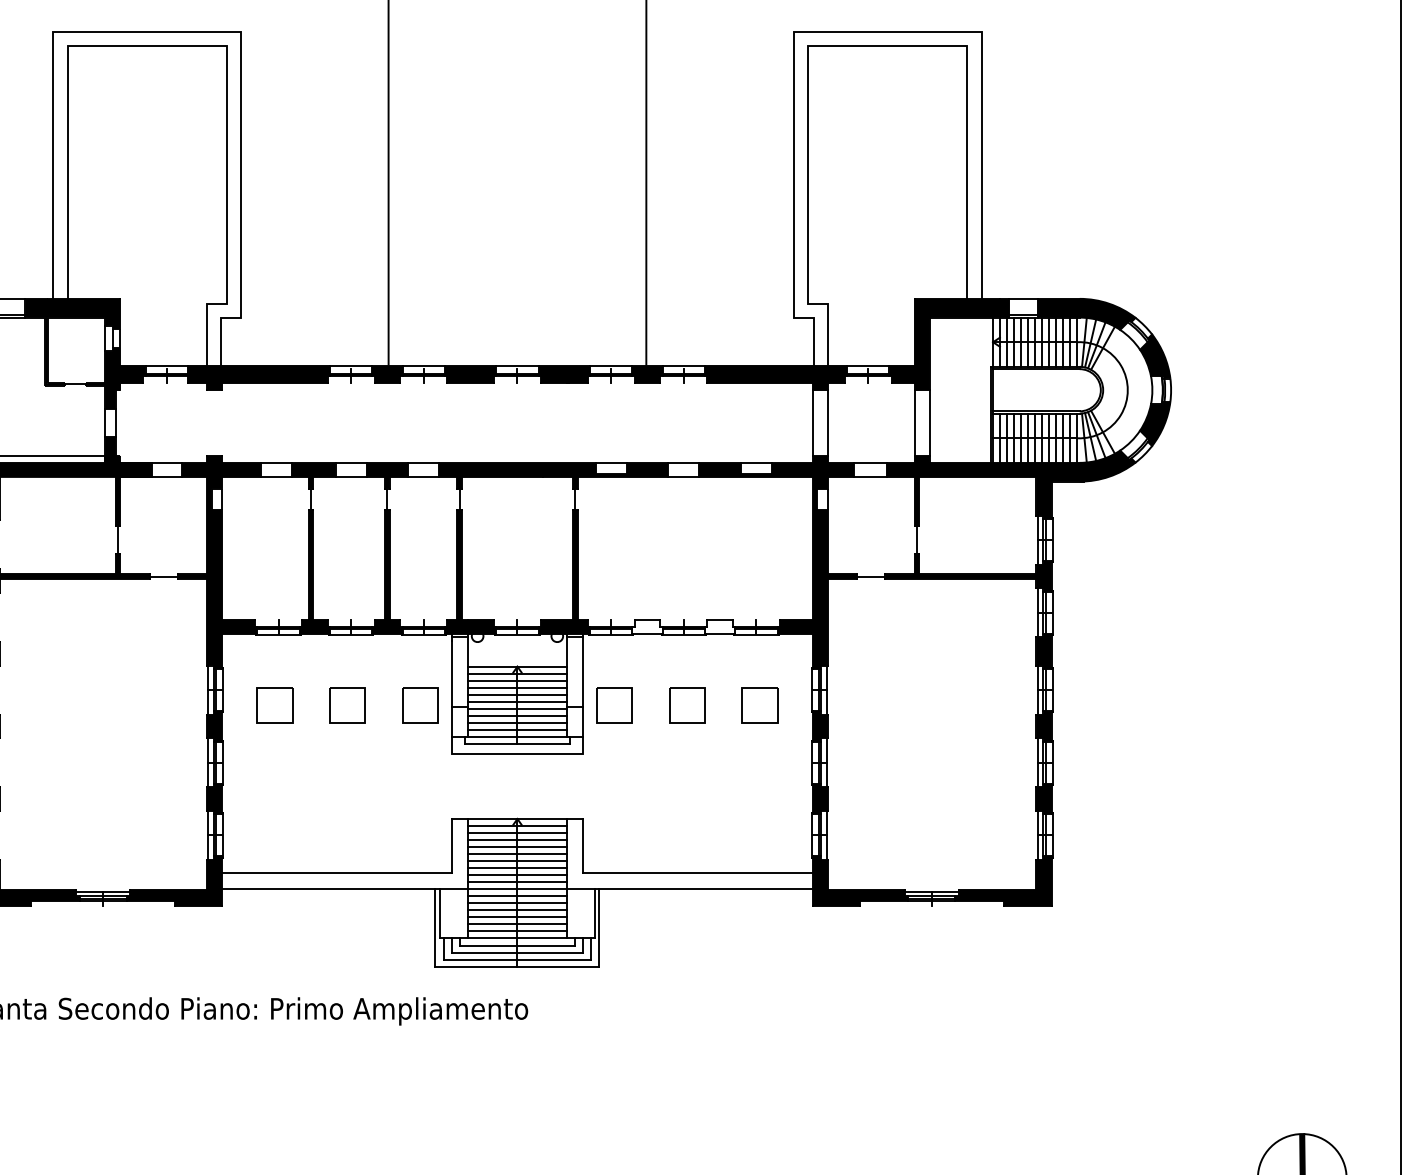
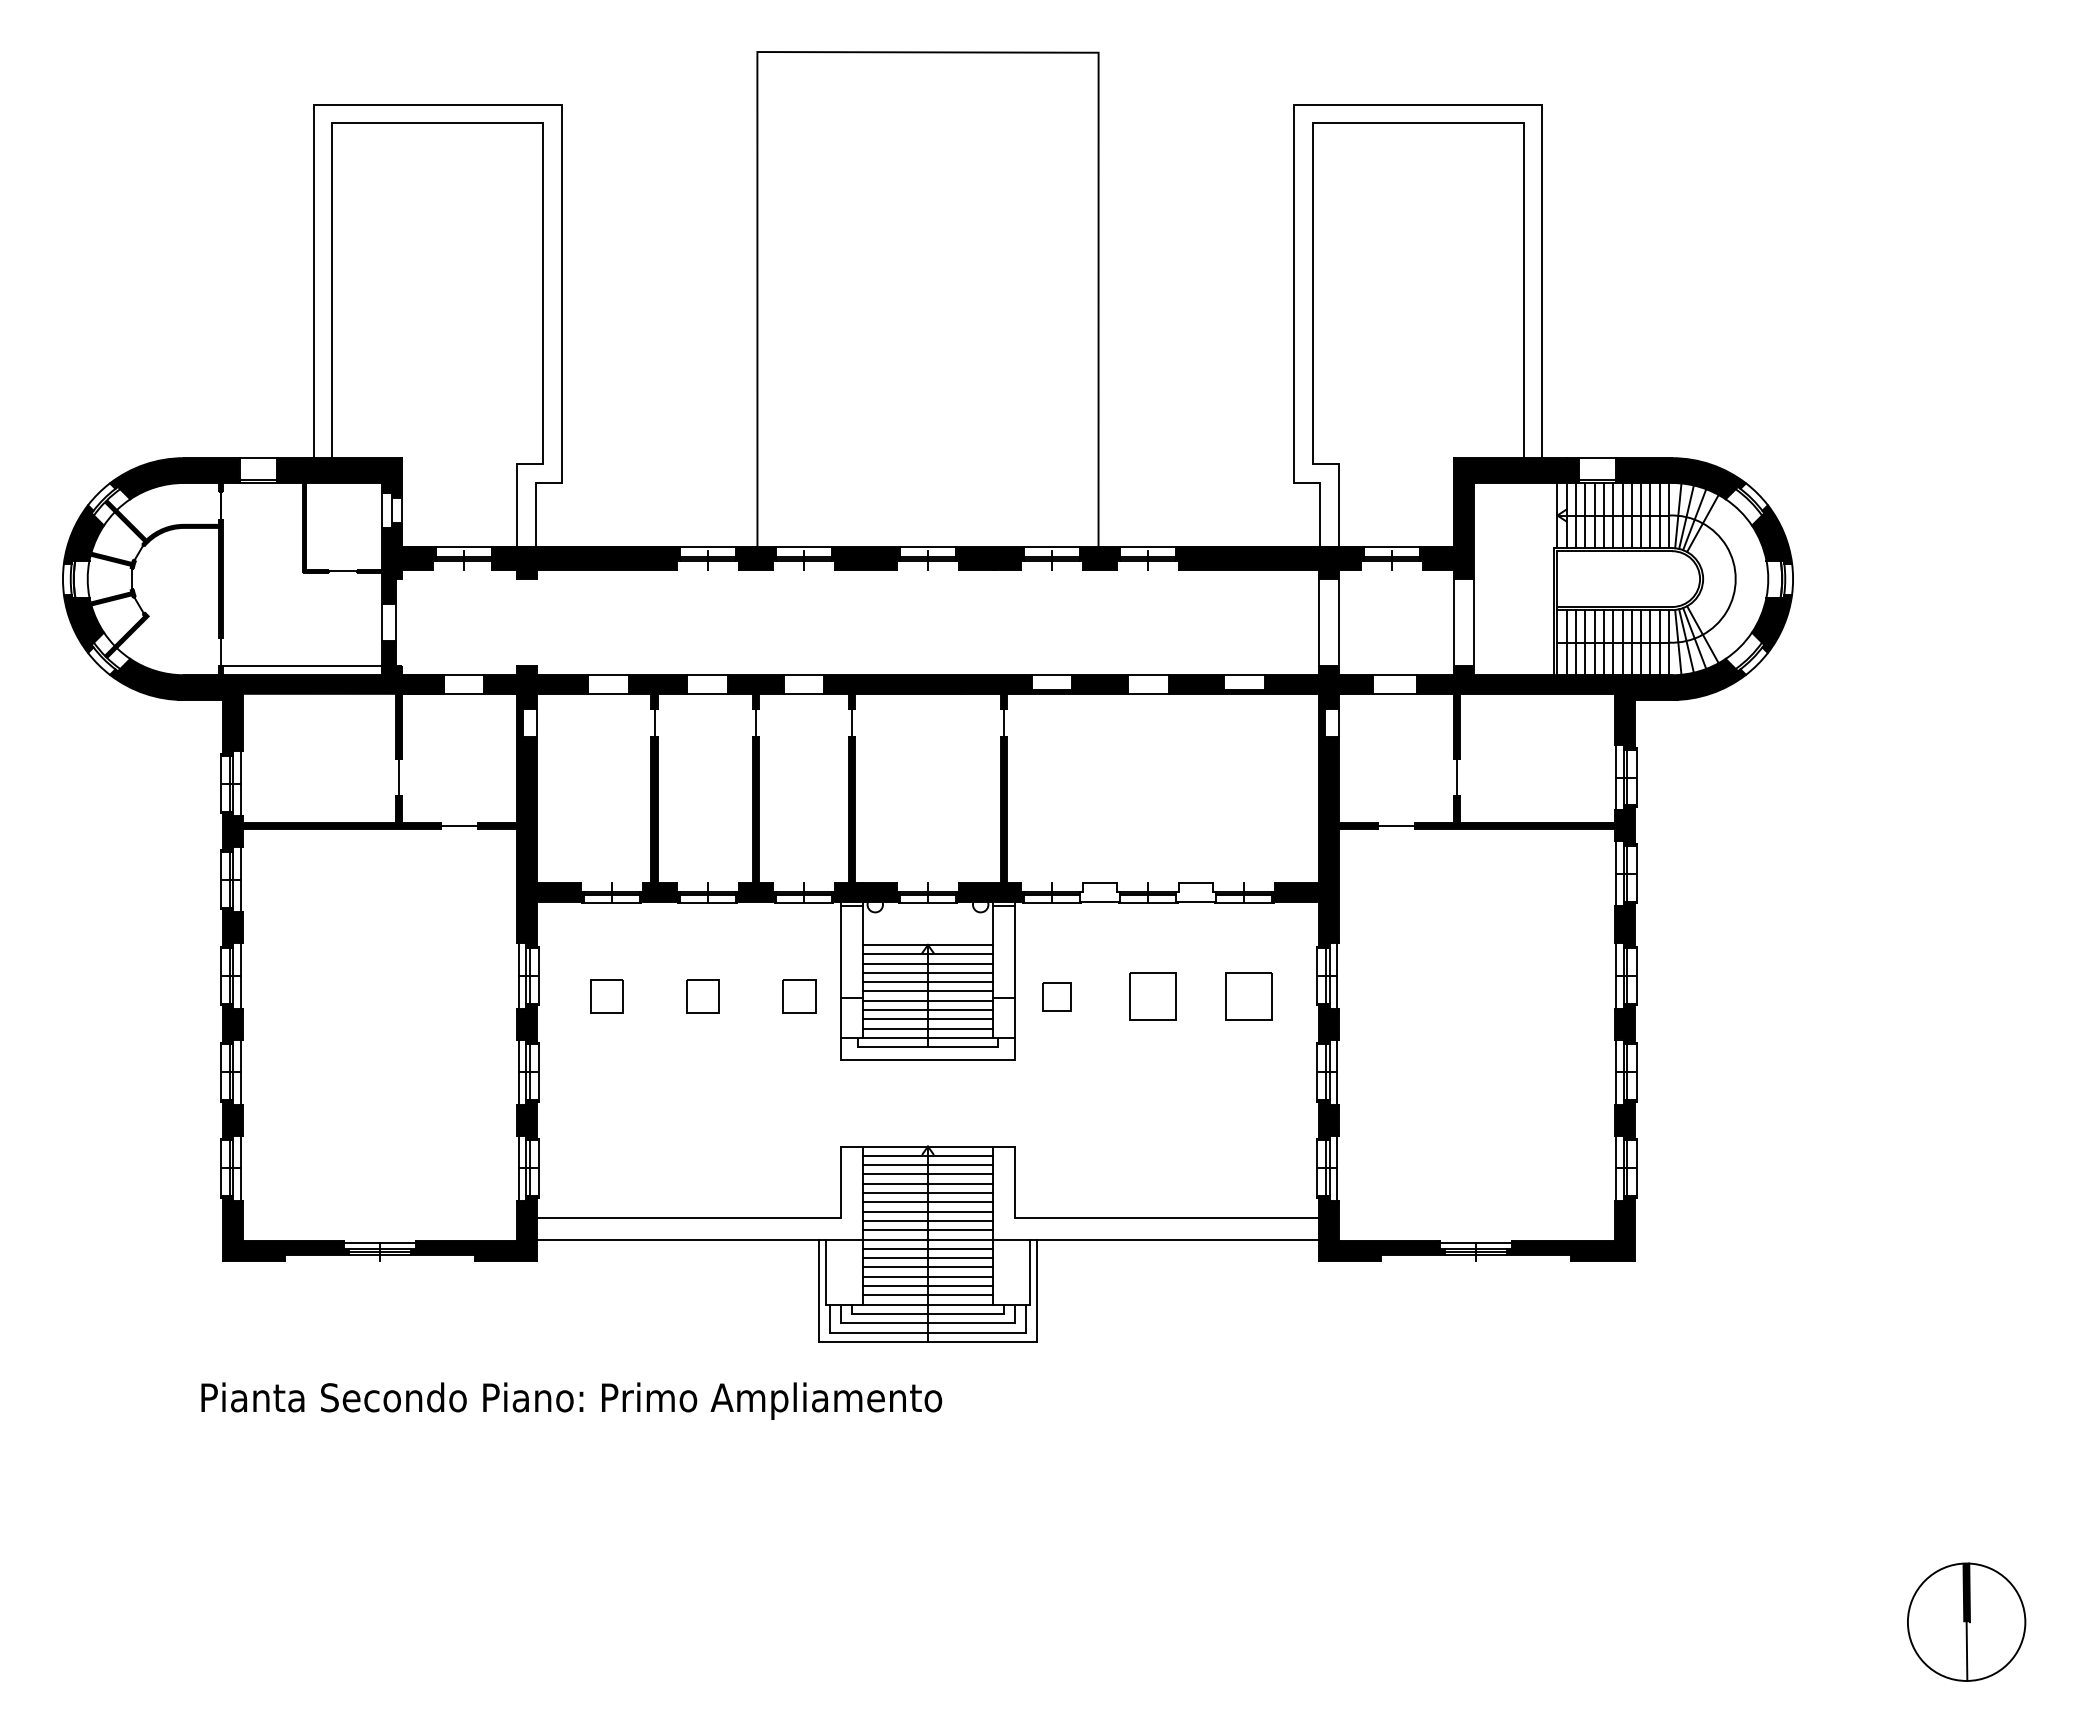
part: (274, 705) -> (606, 996), size x0.7
part: (347, 705) -> (702, 996), size x0.7
part: (420, 705) -> (799, 996), size x0.7
part: (614, 705) -> (1056, 996), size x0.6

